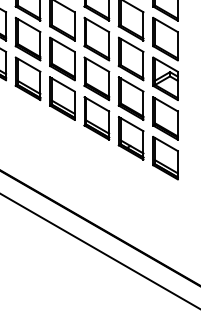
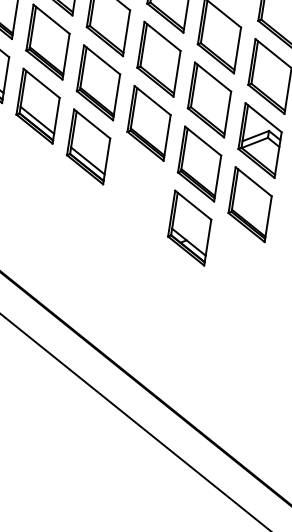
part: (96, 118) -> (138, 187), removed
part: (165, 158) -> (240, 269), removed

